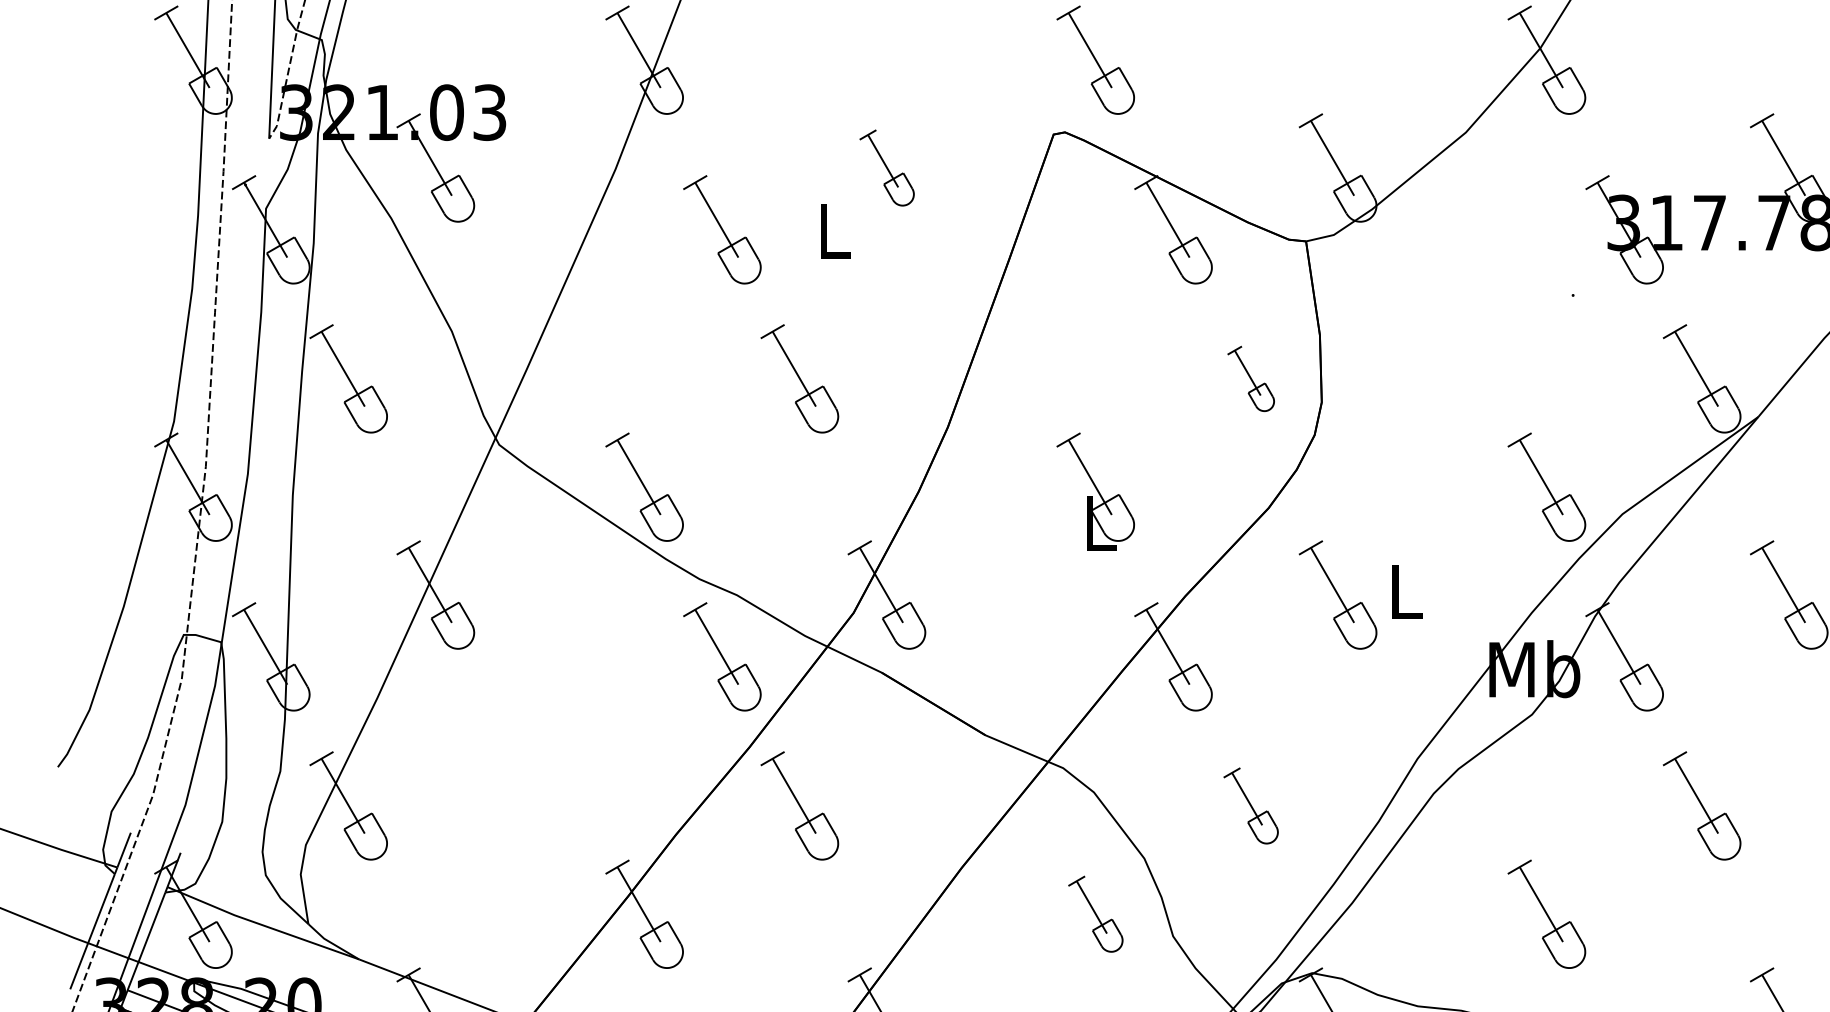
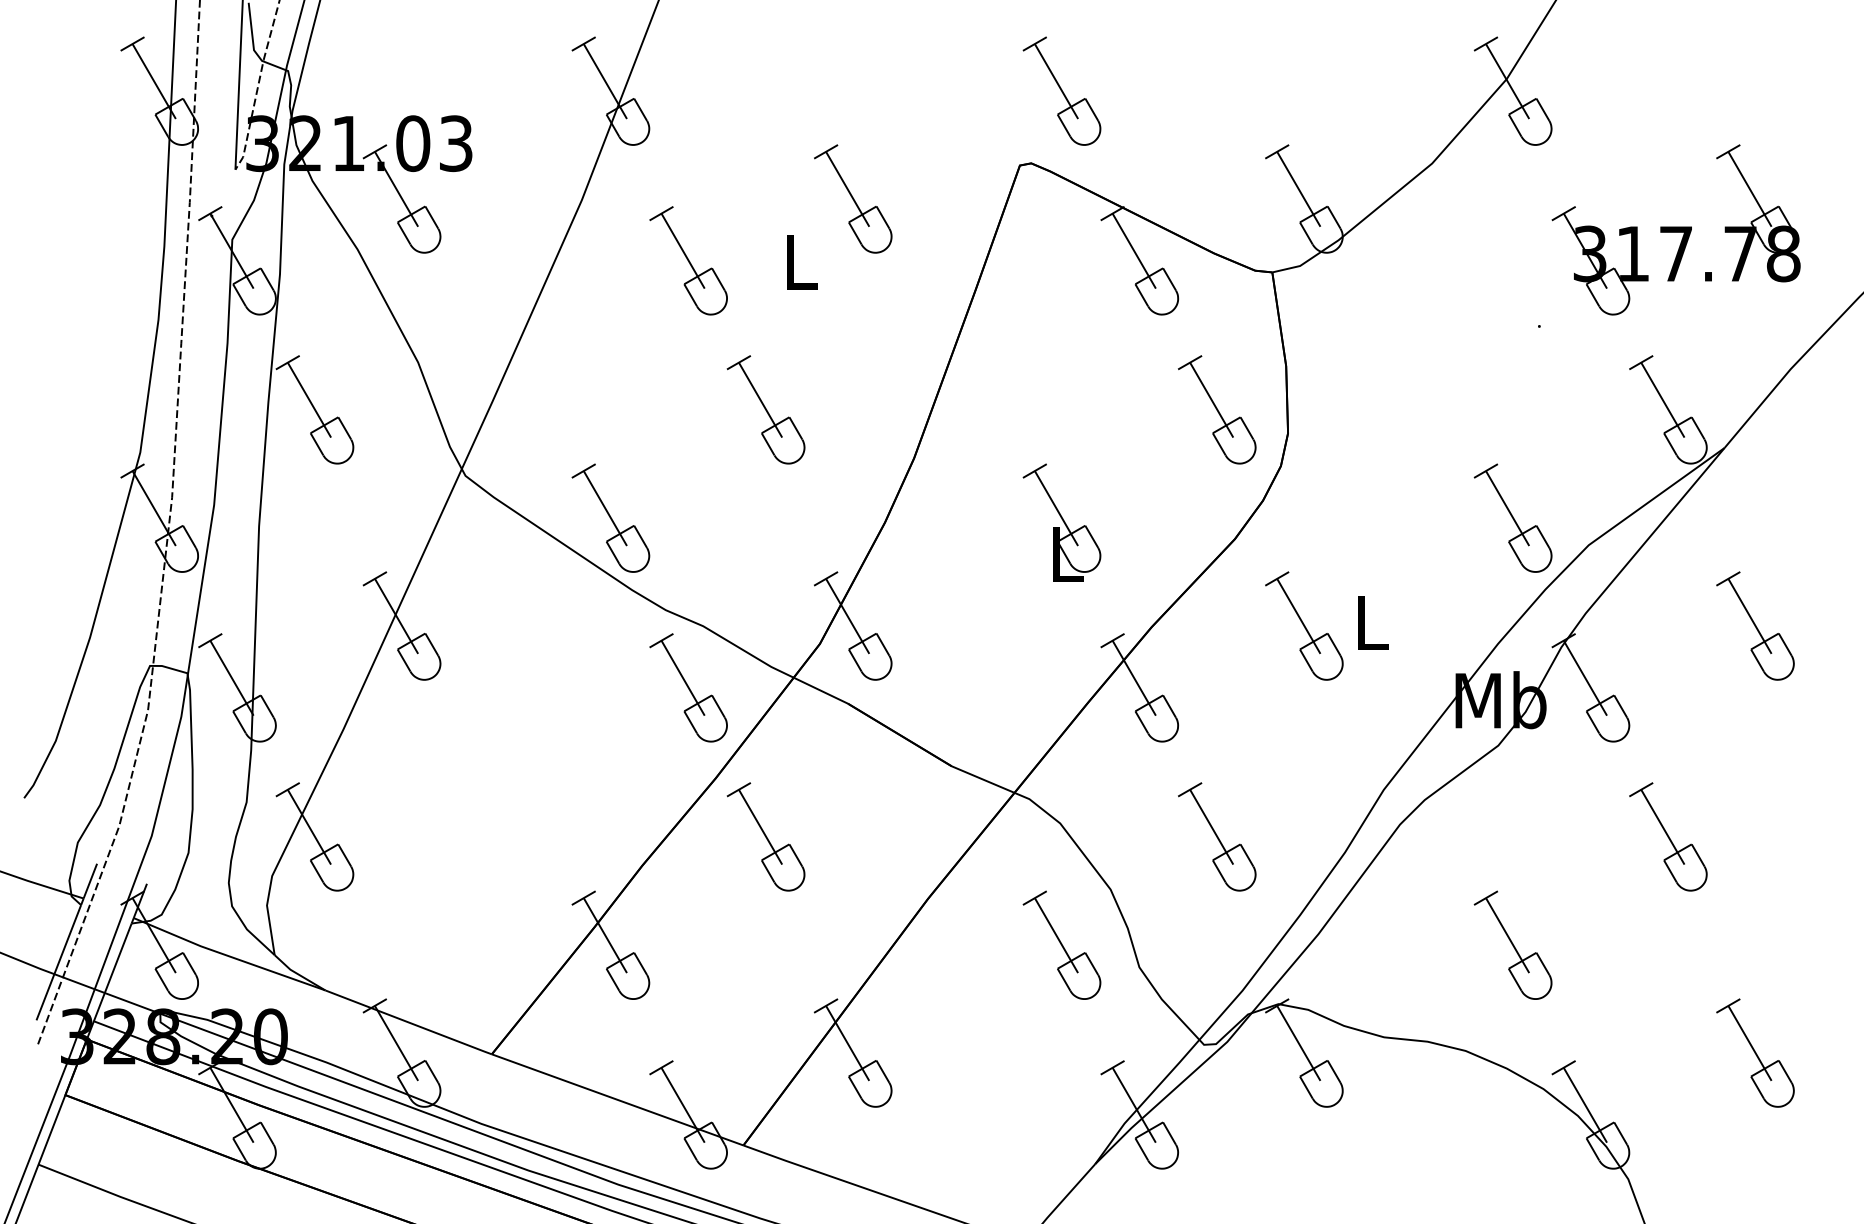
part: (887, 167) -> (853, 198), size x1.43
part: (1251, 378) -> (1217, 409), size x1.67
part: (1251, 805) -> (1217, 836), size x1.43
part: (1095, 913) -> (1061, 944), size x1.43

